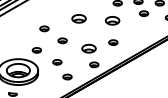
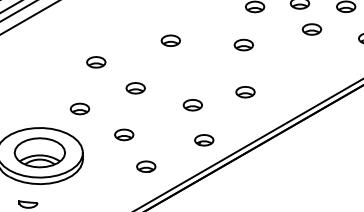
part: (78, 18) -> (170, 39), size x0.62
part: (112, 20) -> (243, 44), size x0.62
part: (88, 48) -> (191, 104), size x0.62

